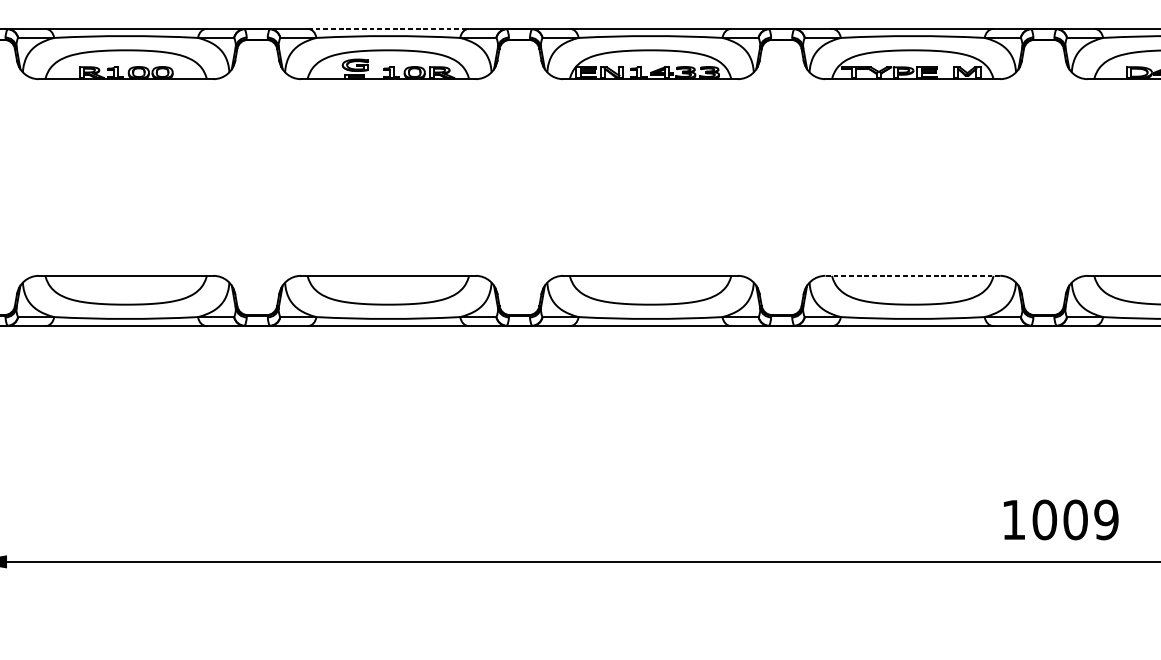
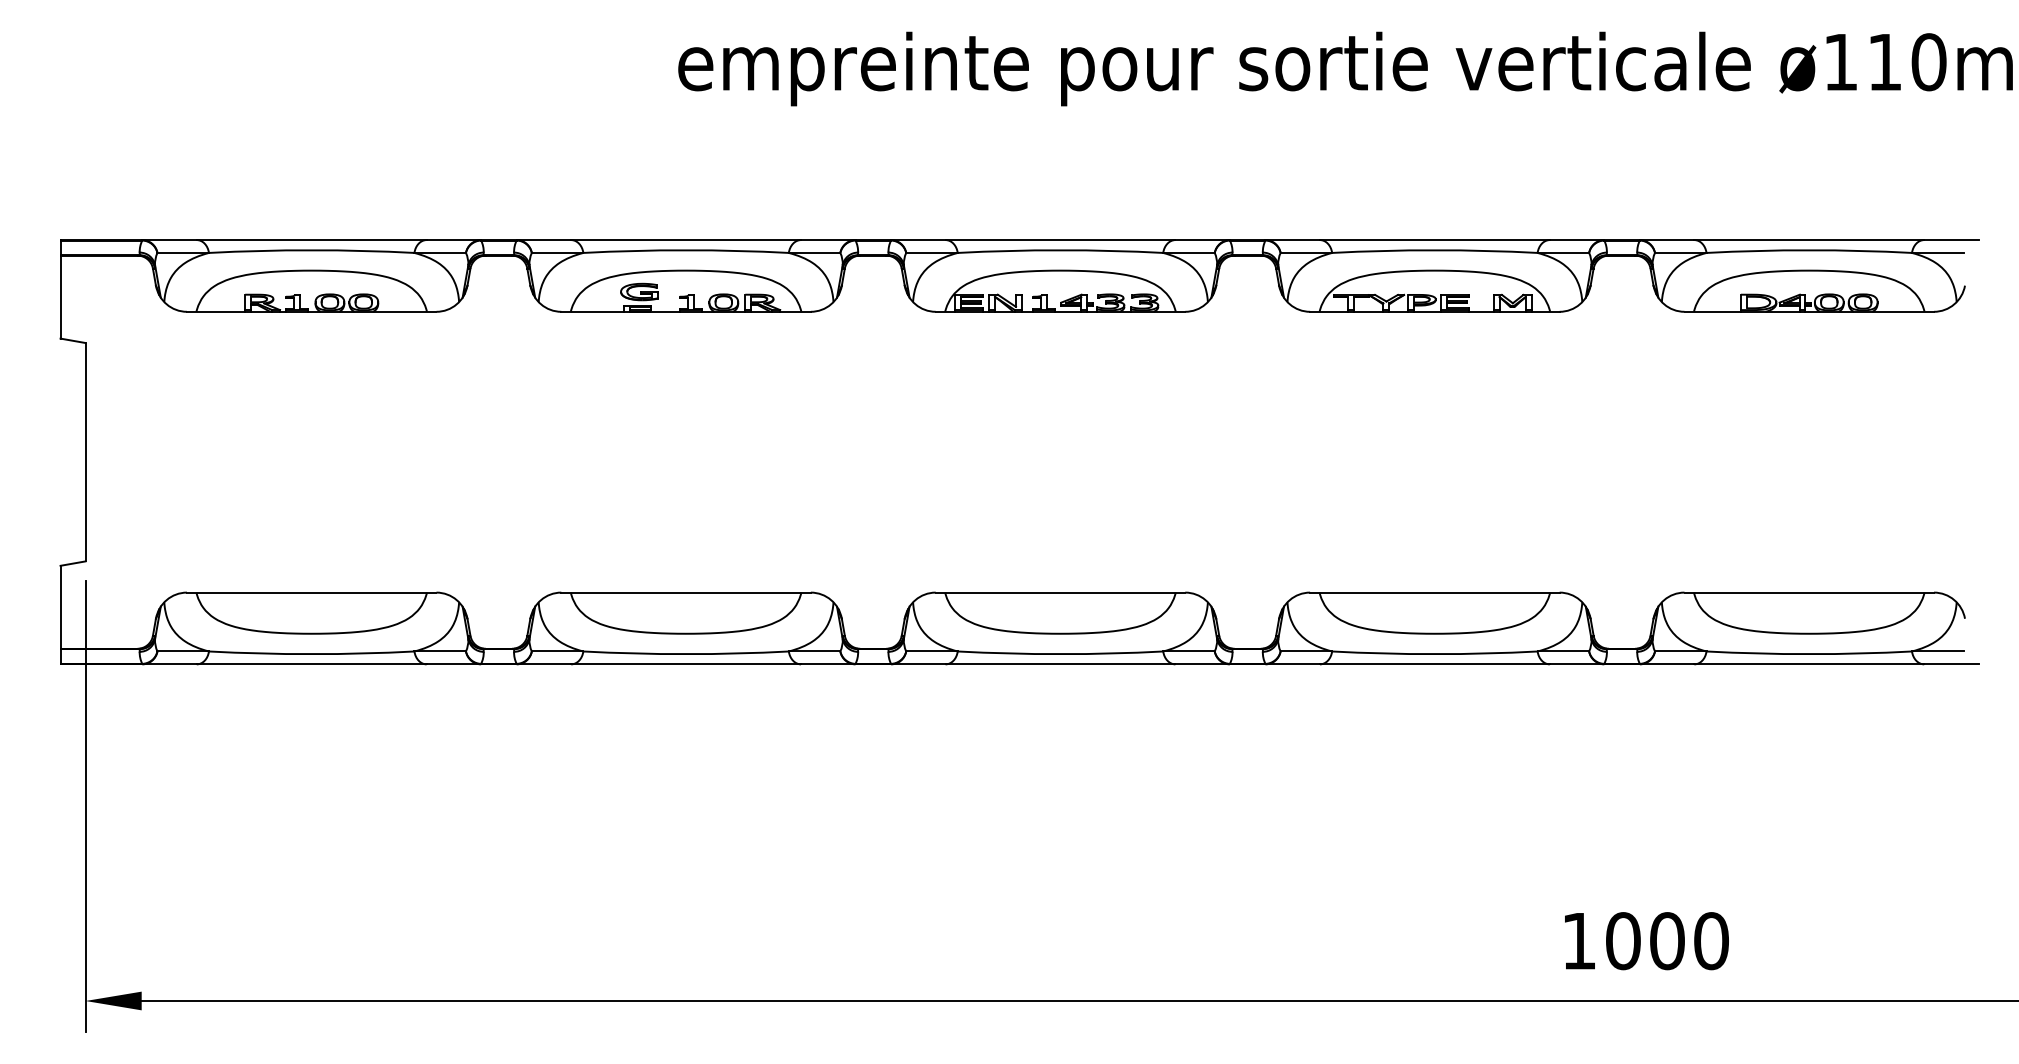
line: (388, 29) -> (686, 240), dashed -> solid
line: (912, 275) -> (1434, 592), dashed -> solid
text: (1106, 520) -> (1711, 941), 1009 -> 1000

